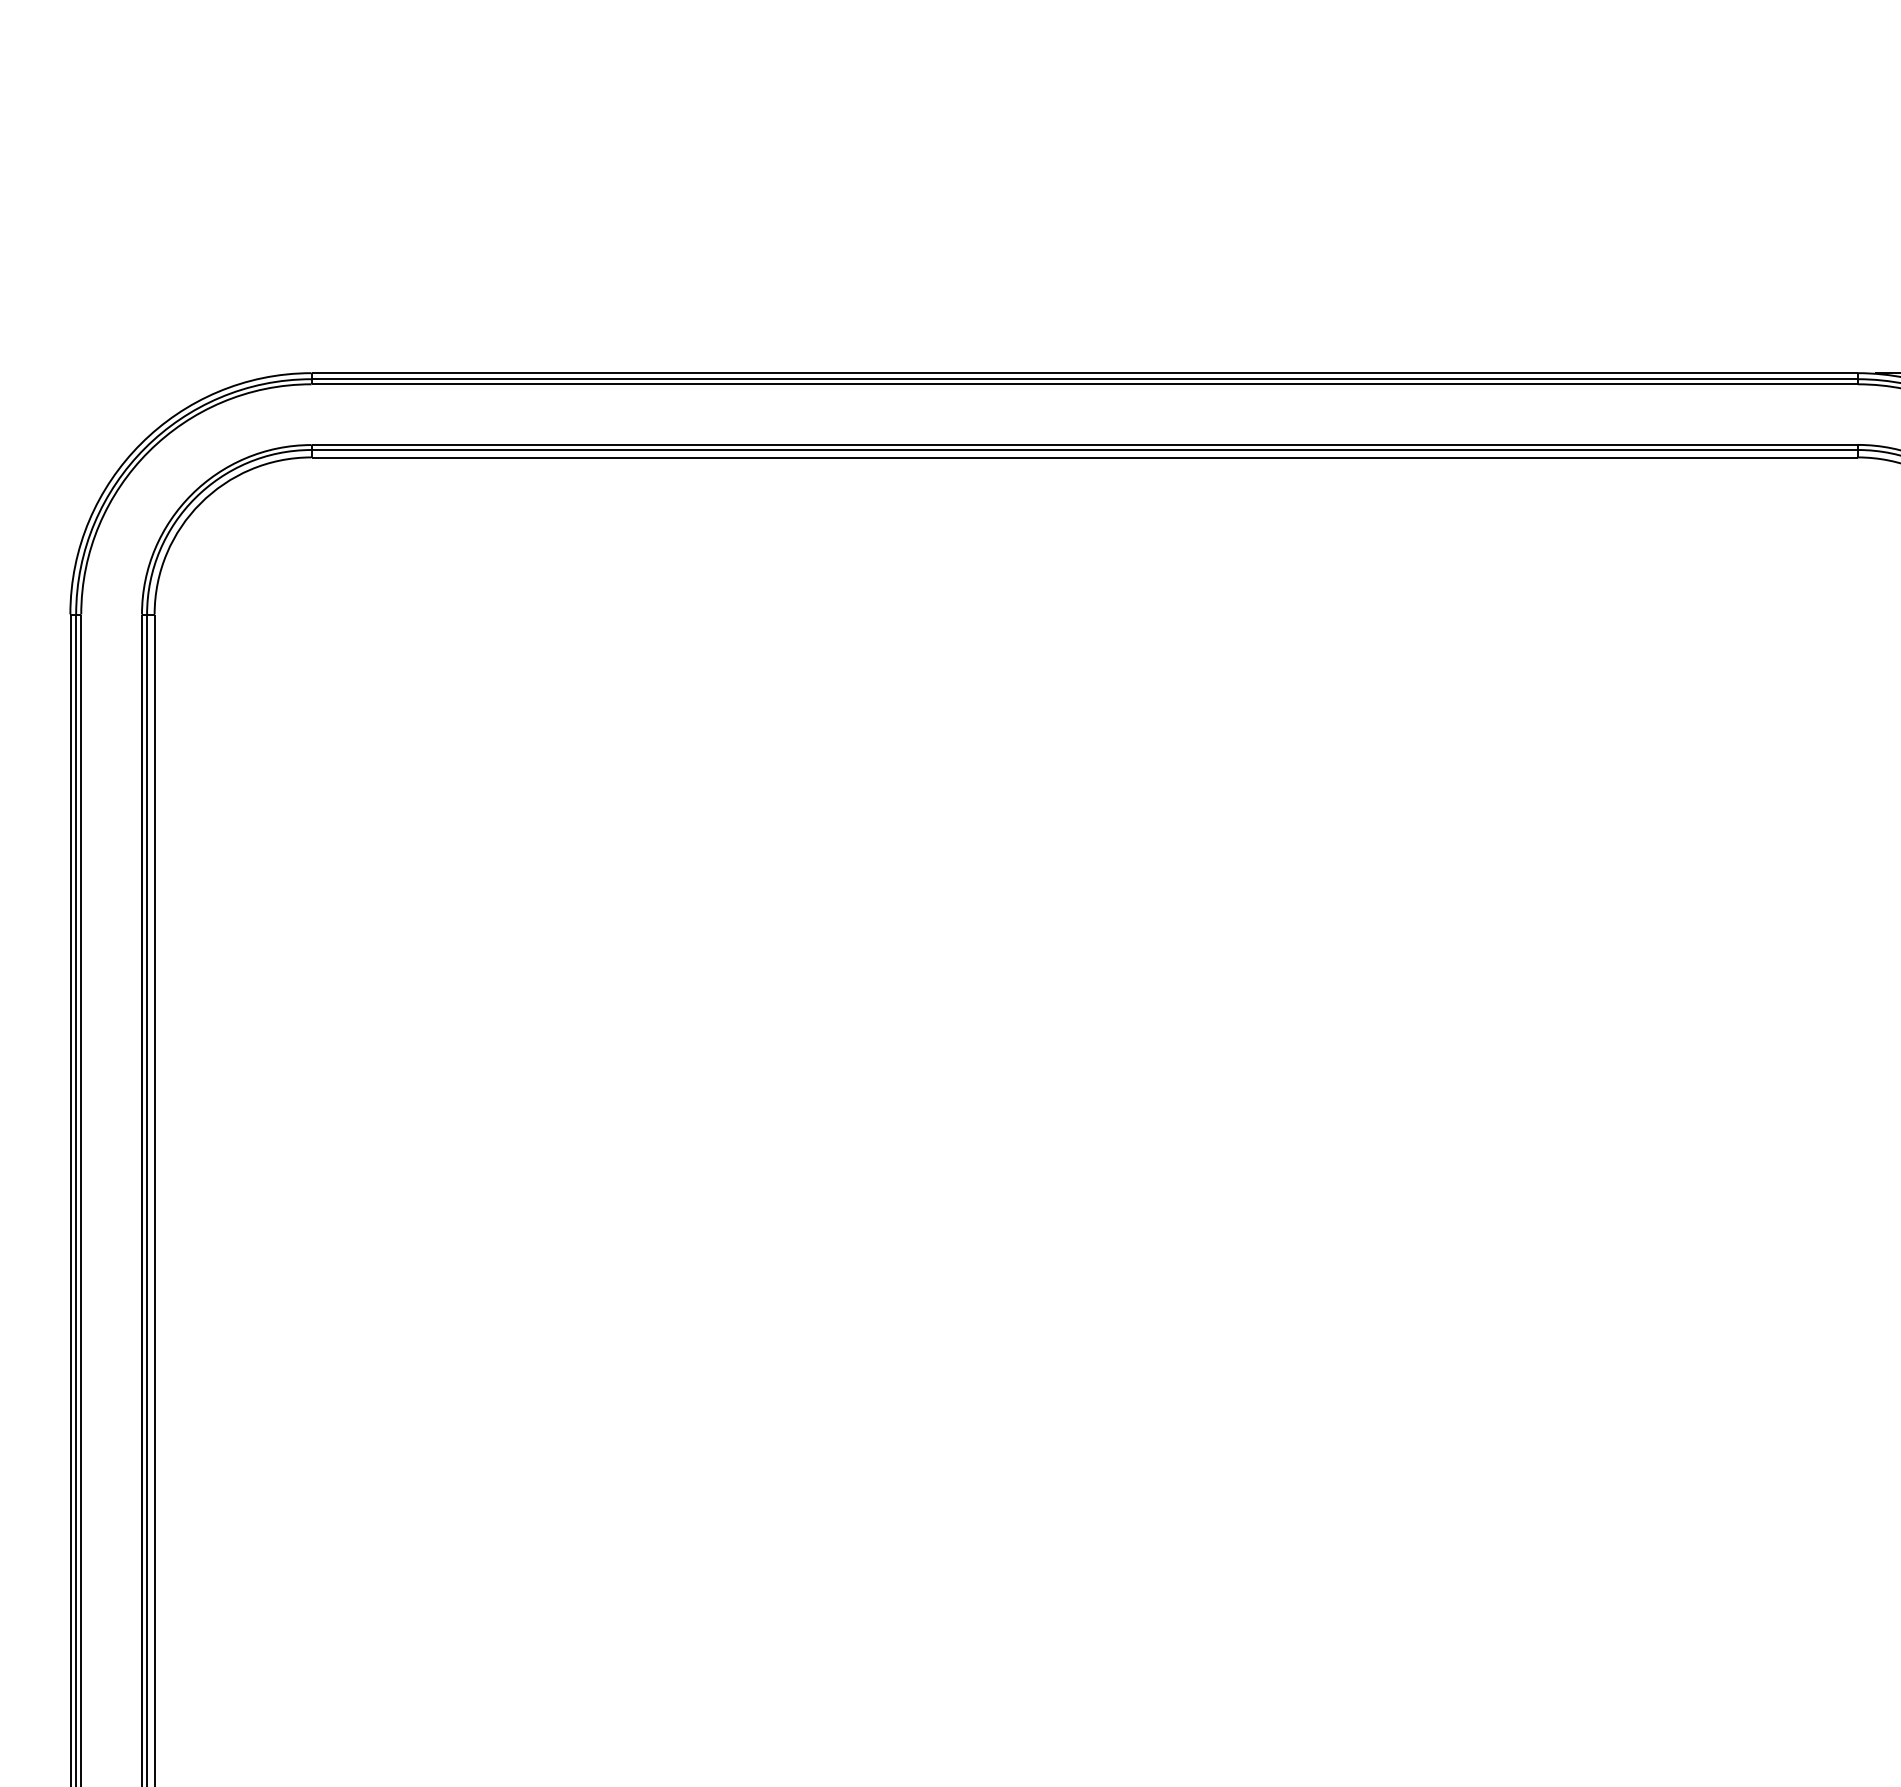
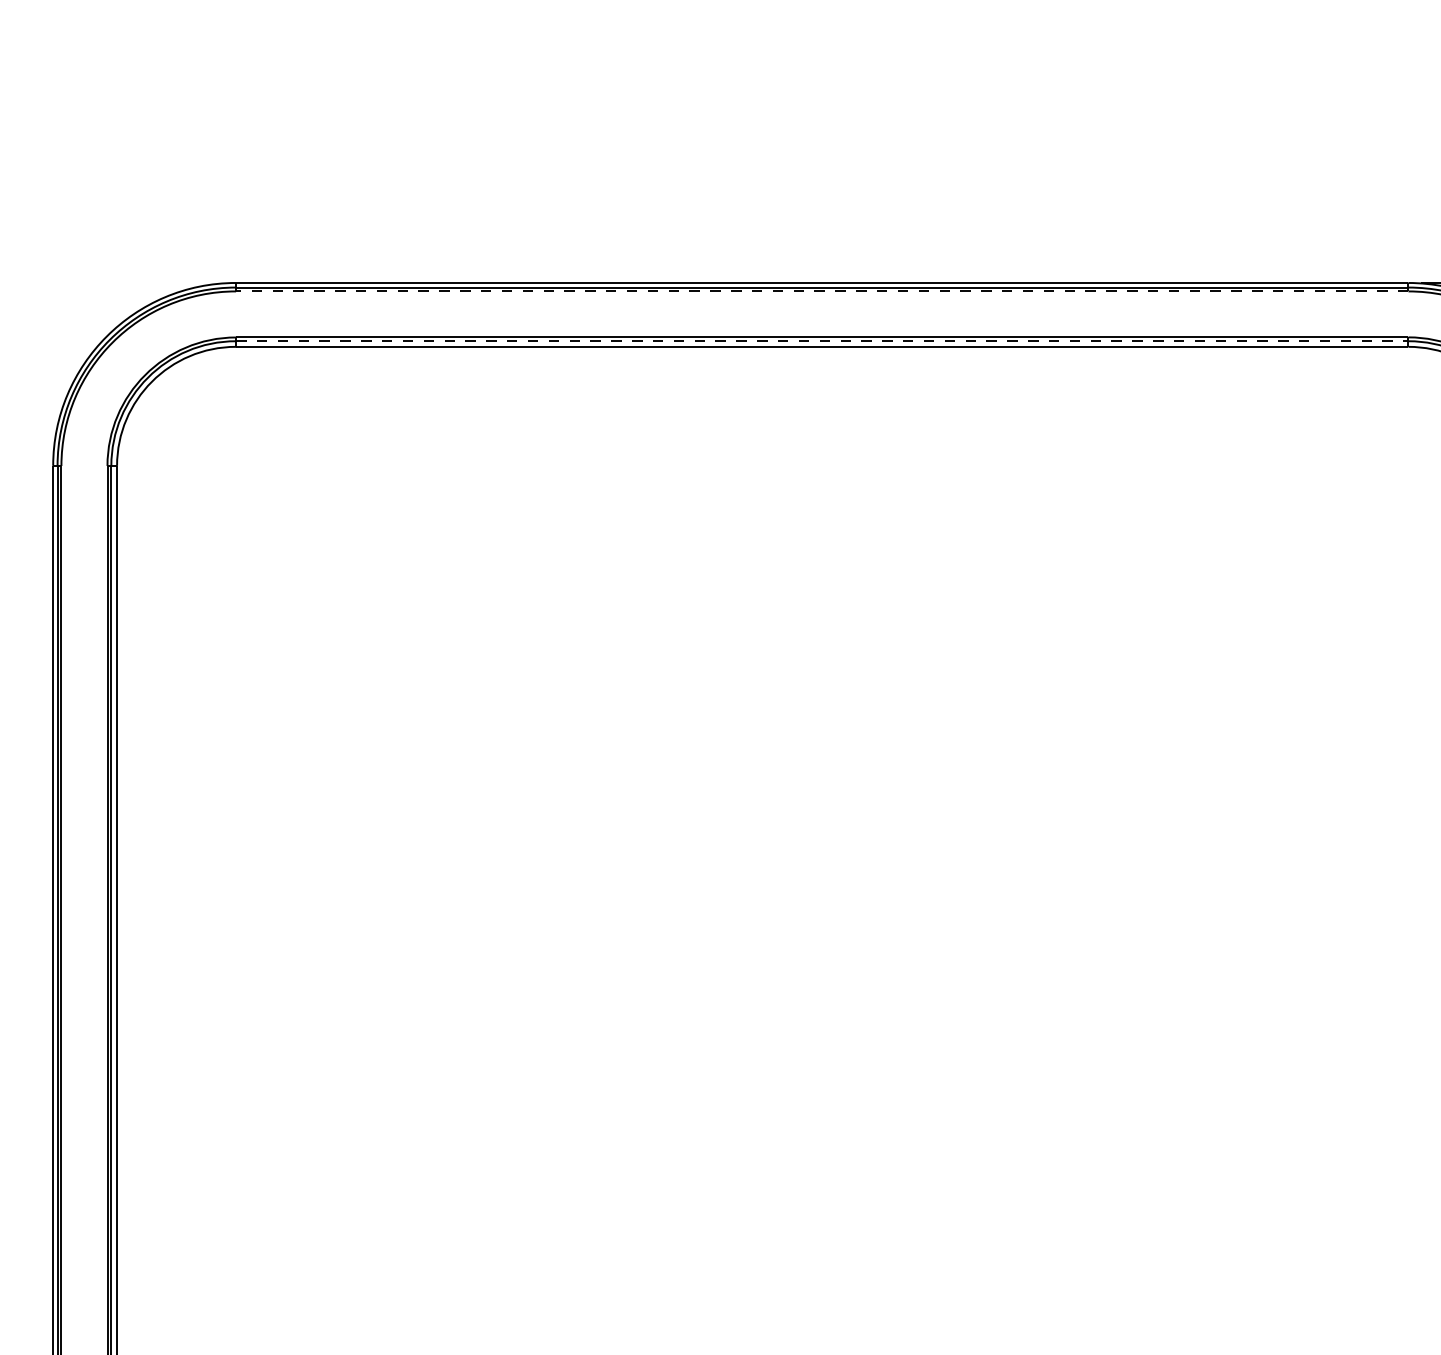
line: (1084, 384) -> (822, 291), solid -> dashed
line: (1085, 450) -> (822, 341), solid -> dashed

